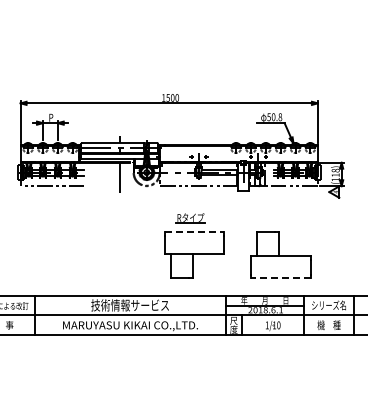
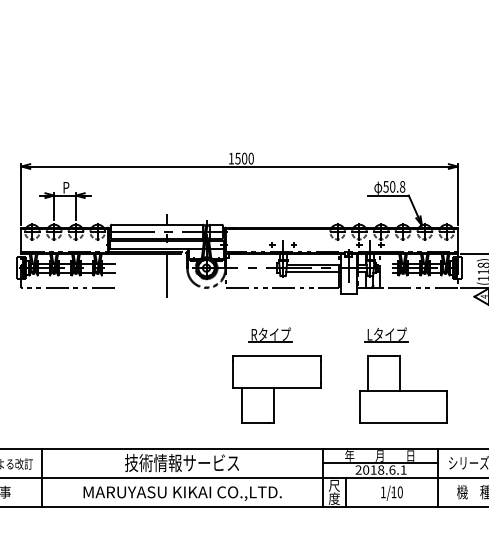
part: (269, 218) -> (386, 335), added
line: (194, 232) -> (276, 356), dashed -> solid
line: (280, 278) -> (402, 423), dashed -> solid

